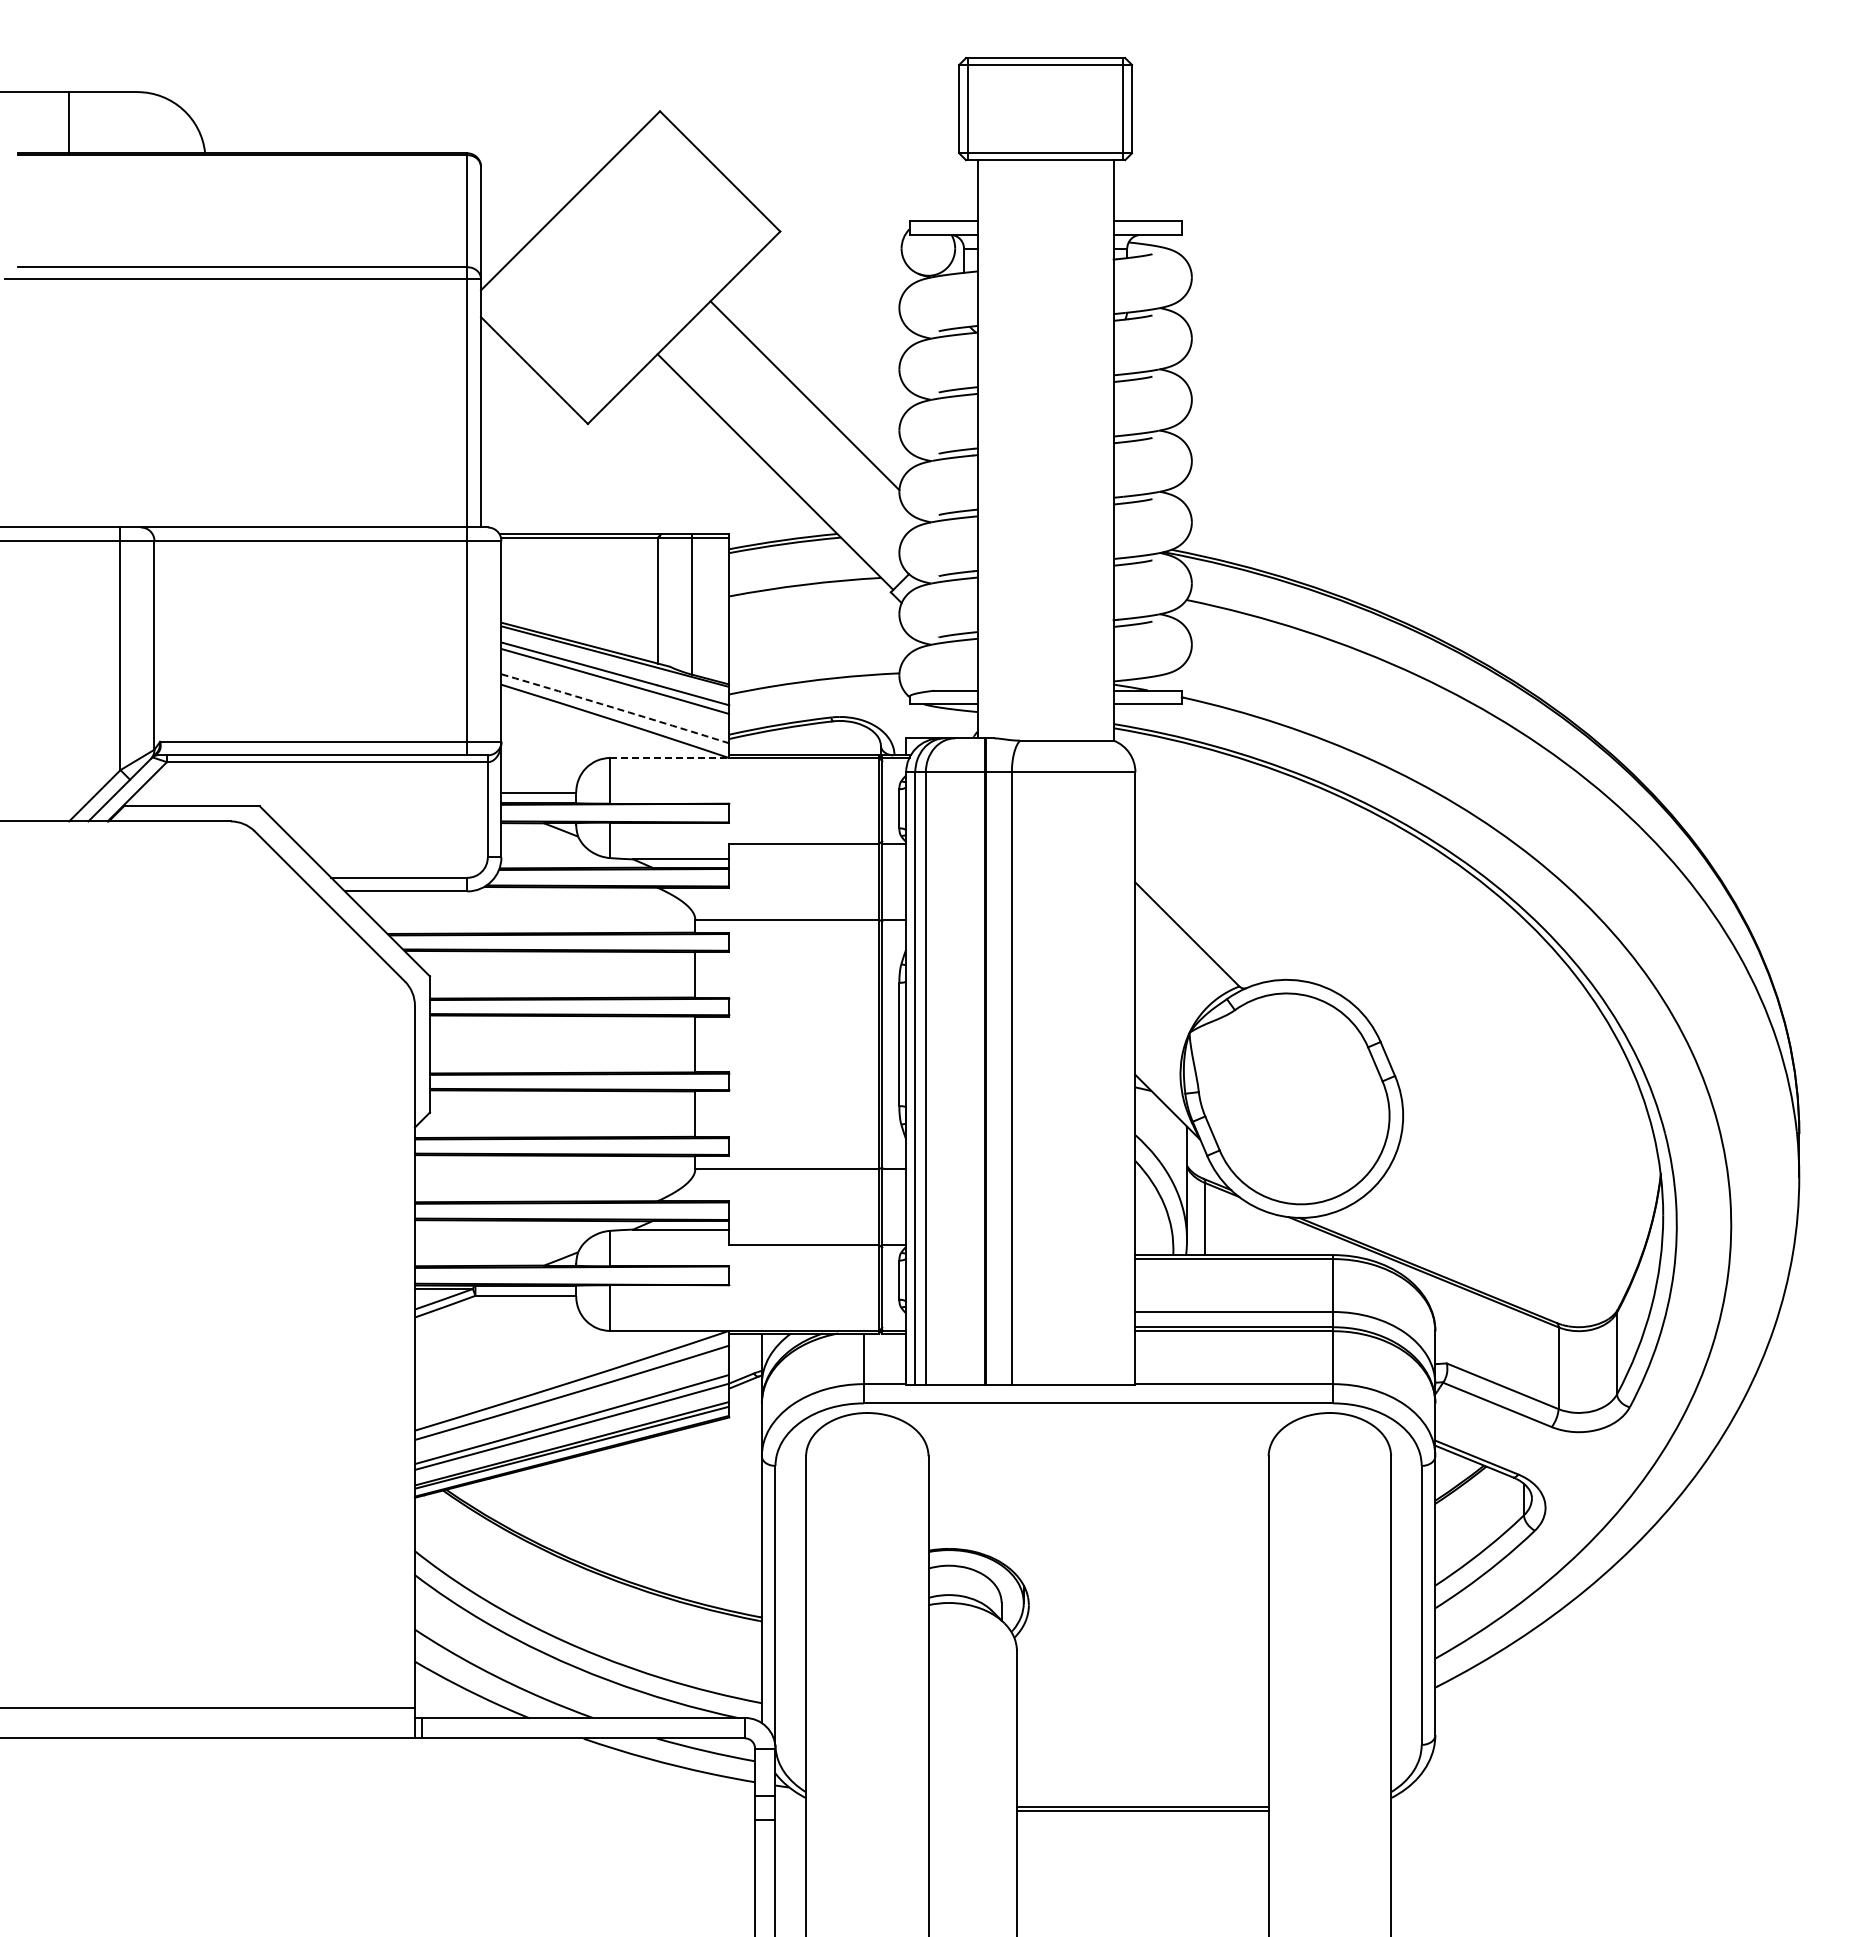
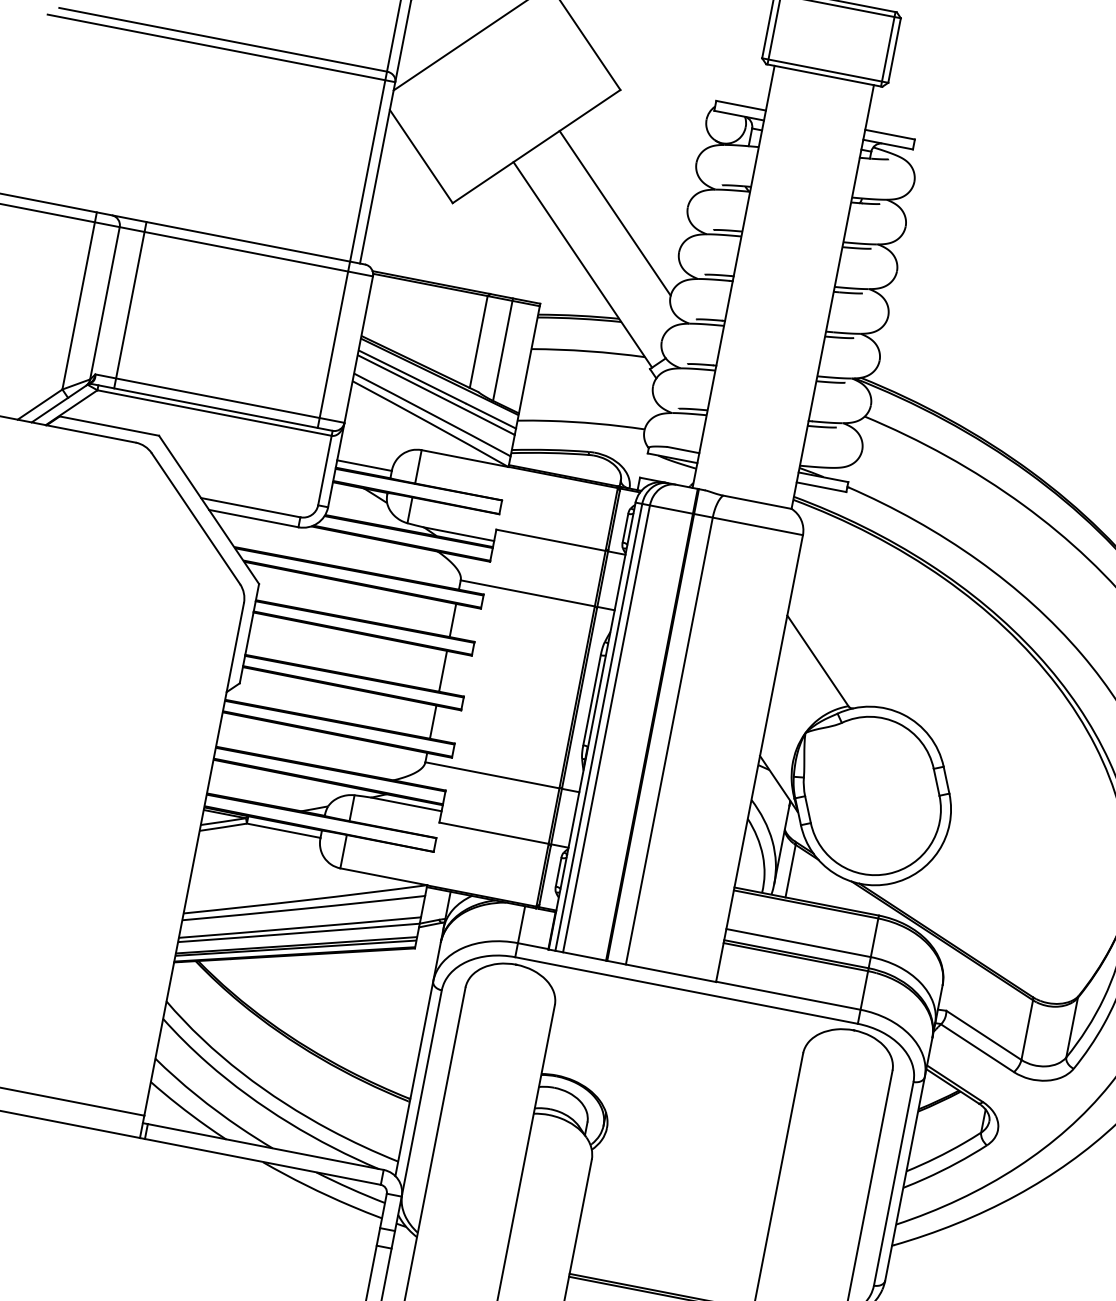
line: (188, 641) -> (130, 305), added
arc: (615, 708) -> (432, 414), dashed -> solid
line: (670, 758) -> (465, 459), dashed -> solid

